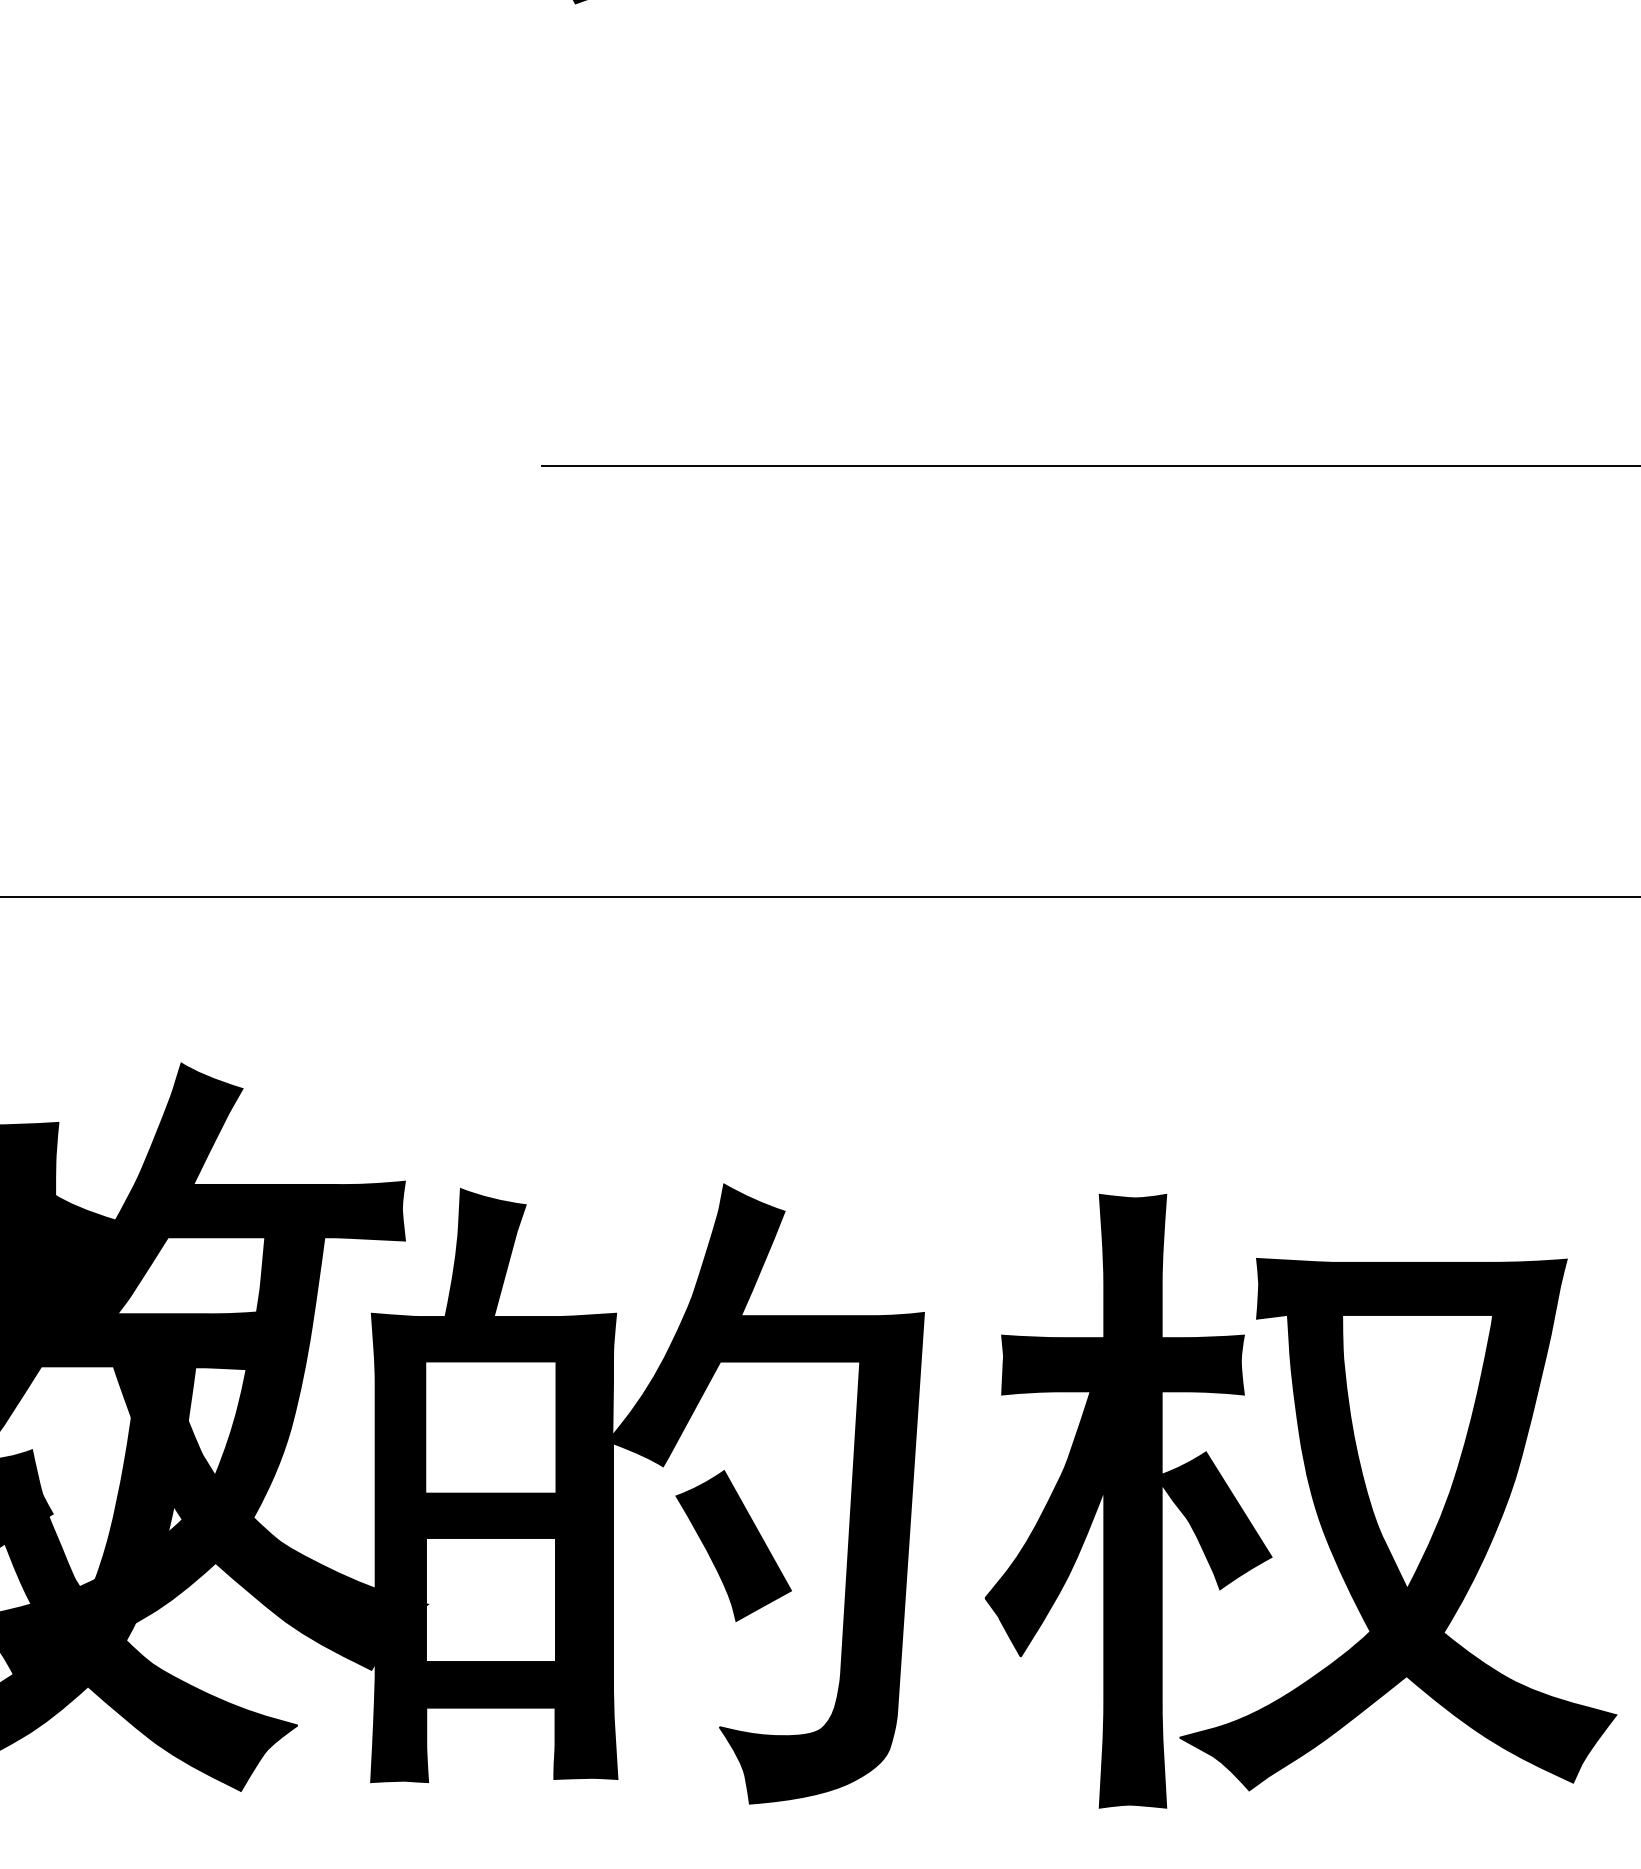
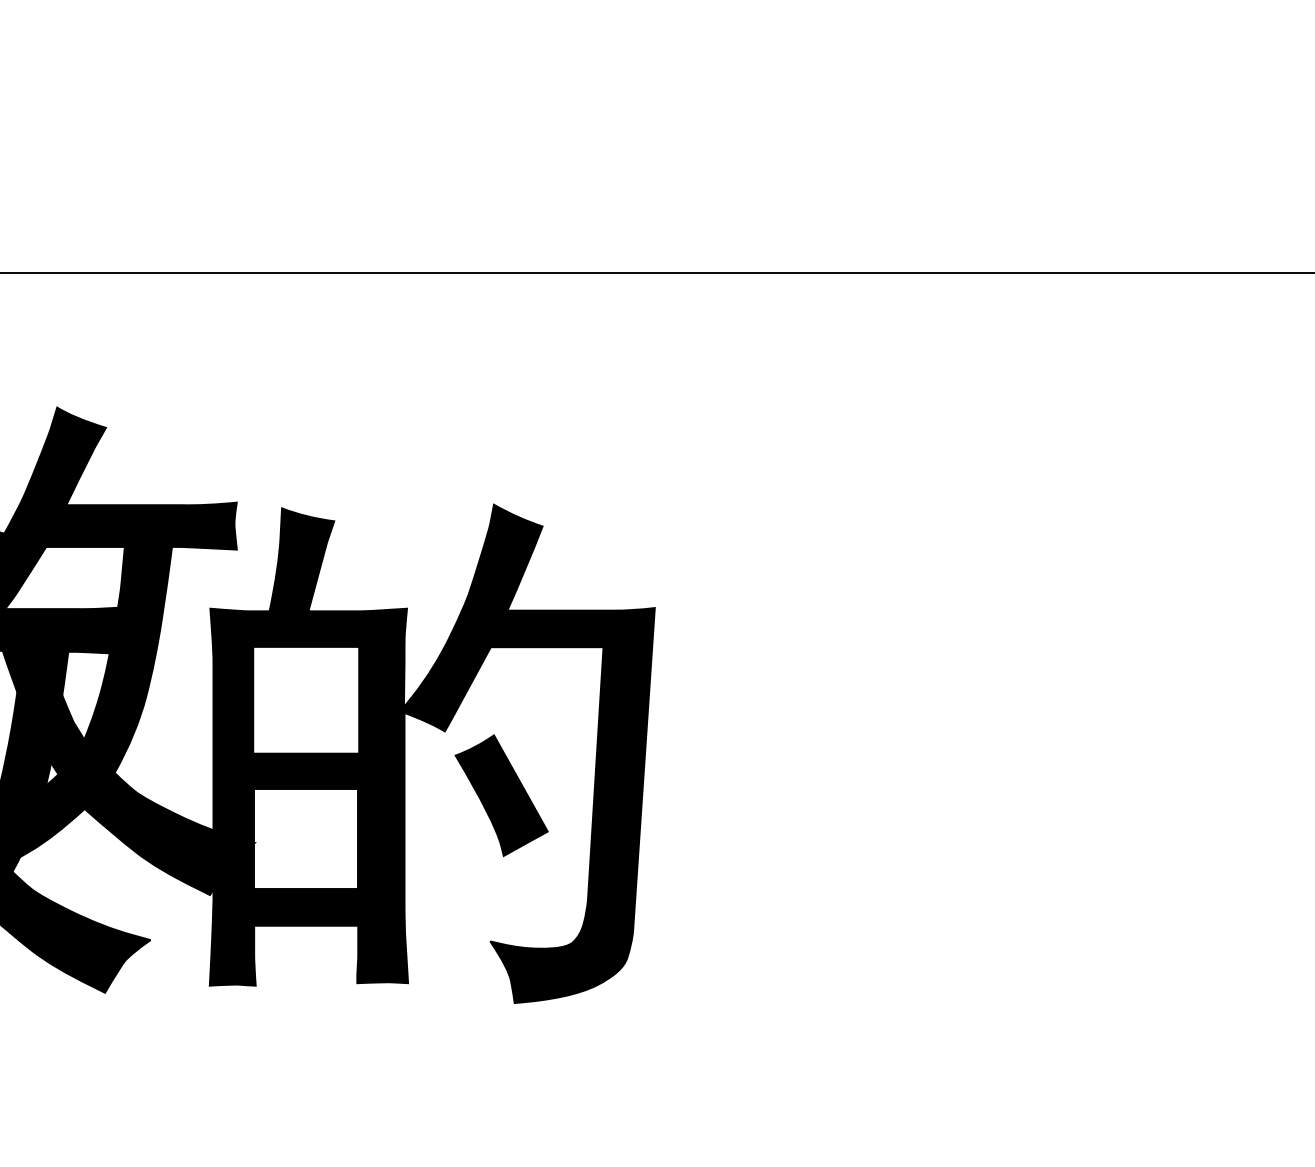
part: (1311, 1496) -> (966, 755), removed

